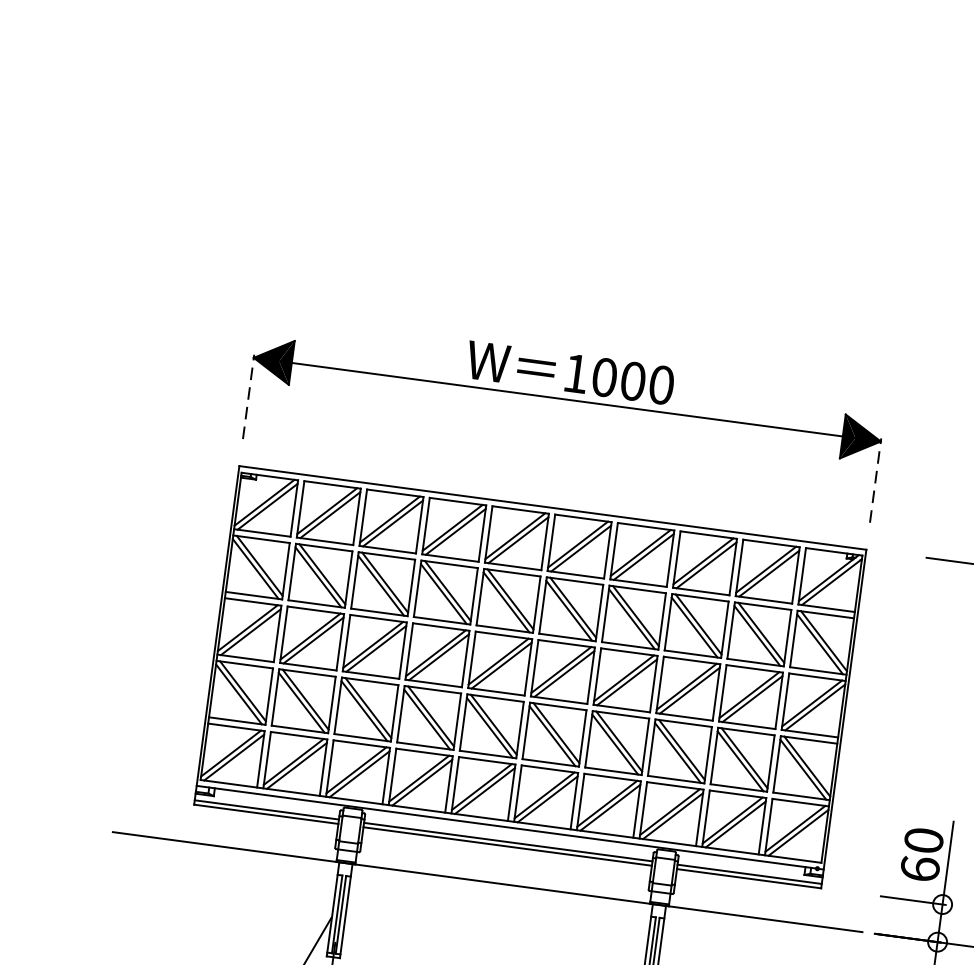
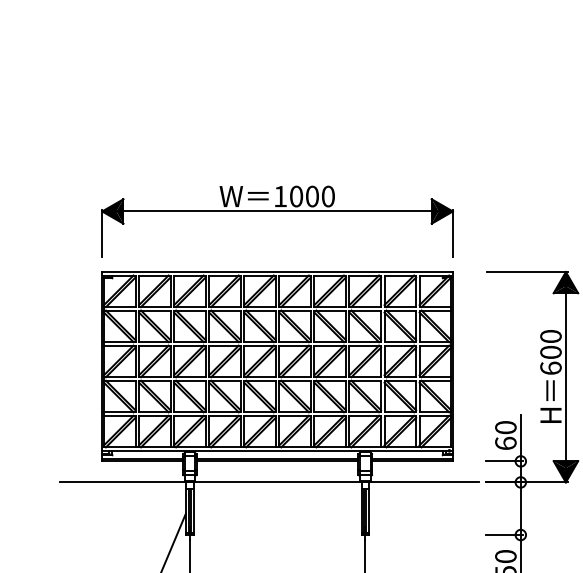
line: (249, 397) -> (102, 233), dashed -> solid
line: (874, 480) -> (452, 233), dashed -> solid

